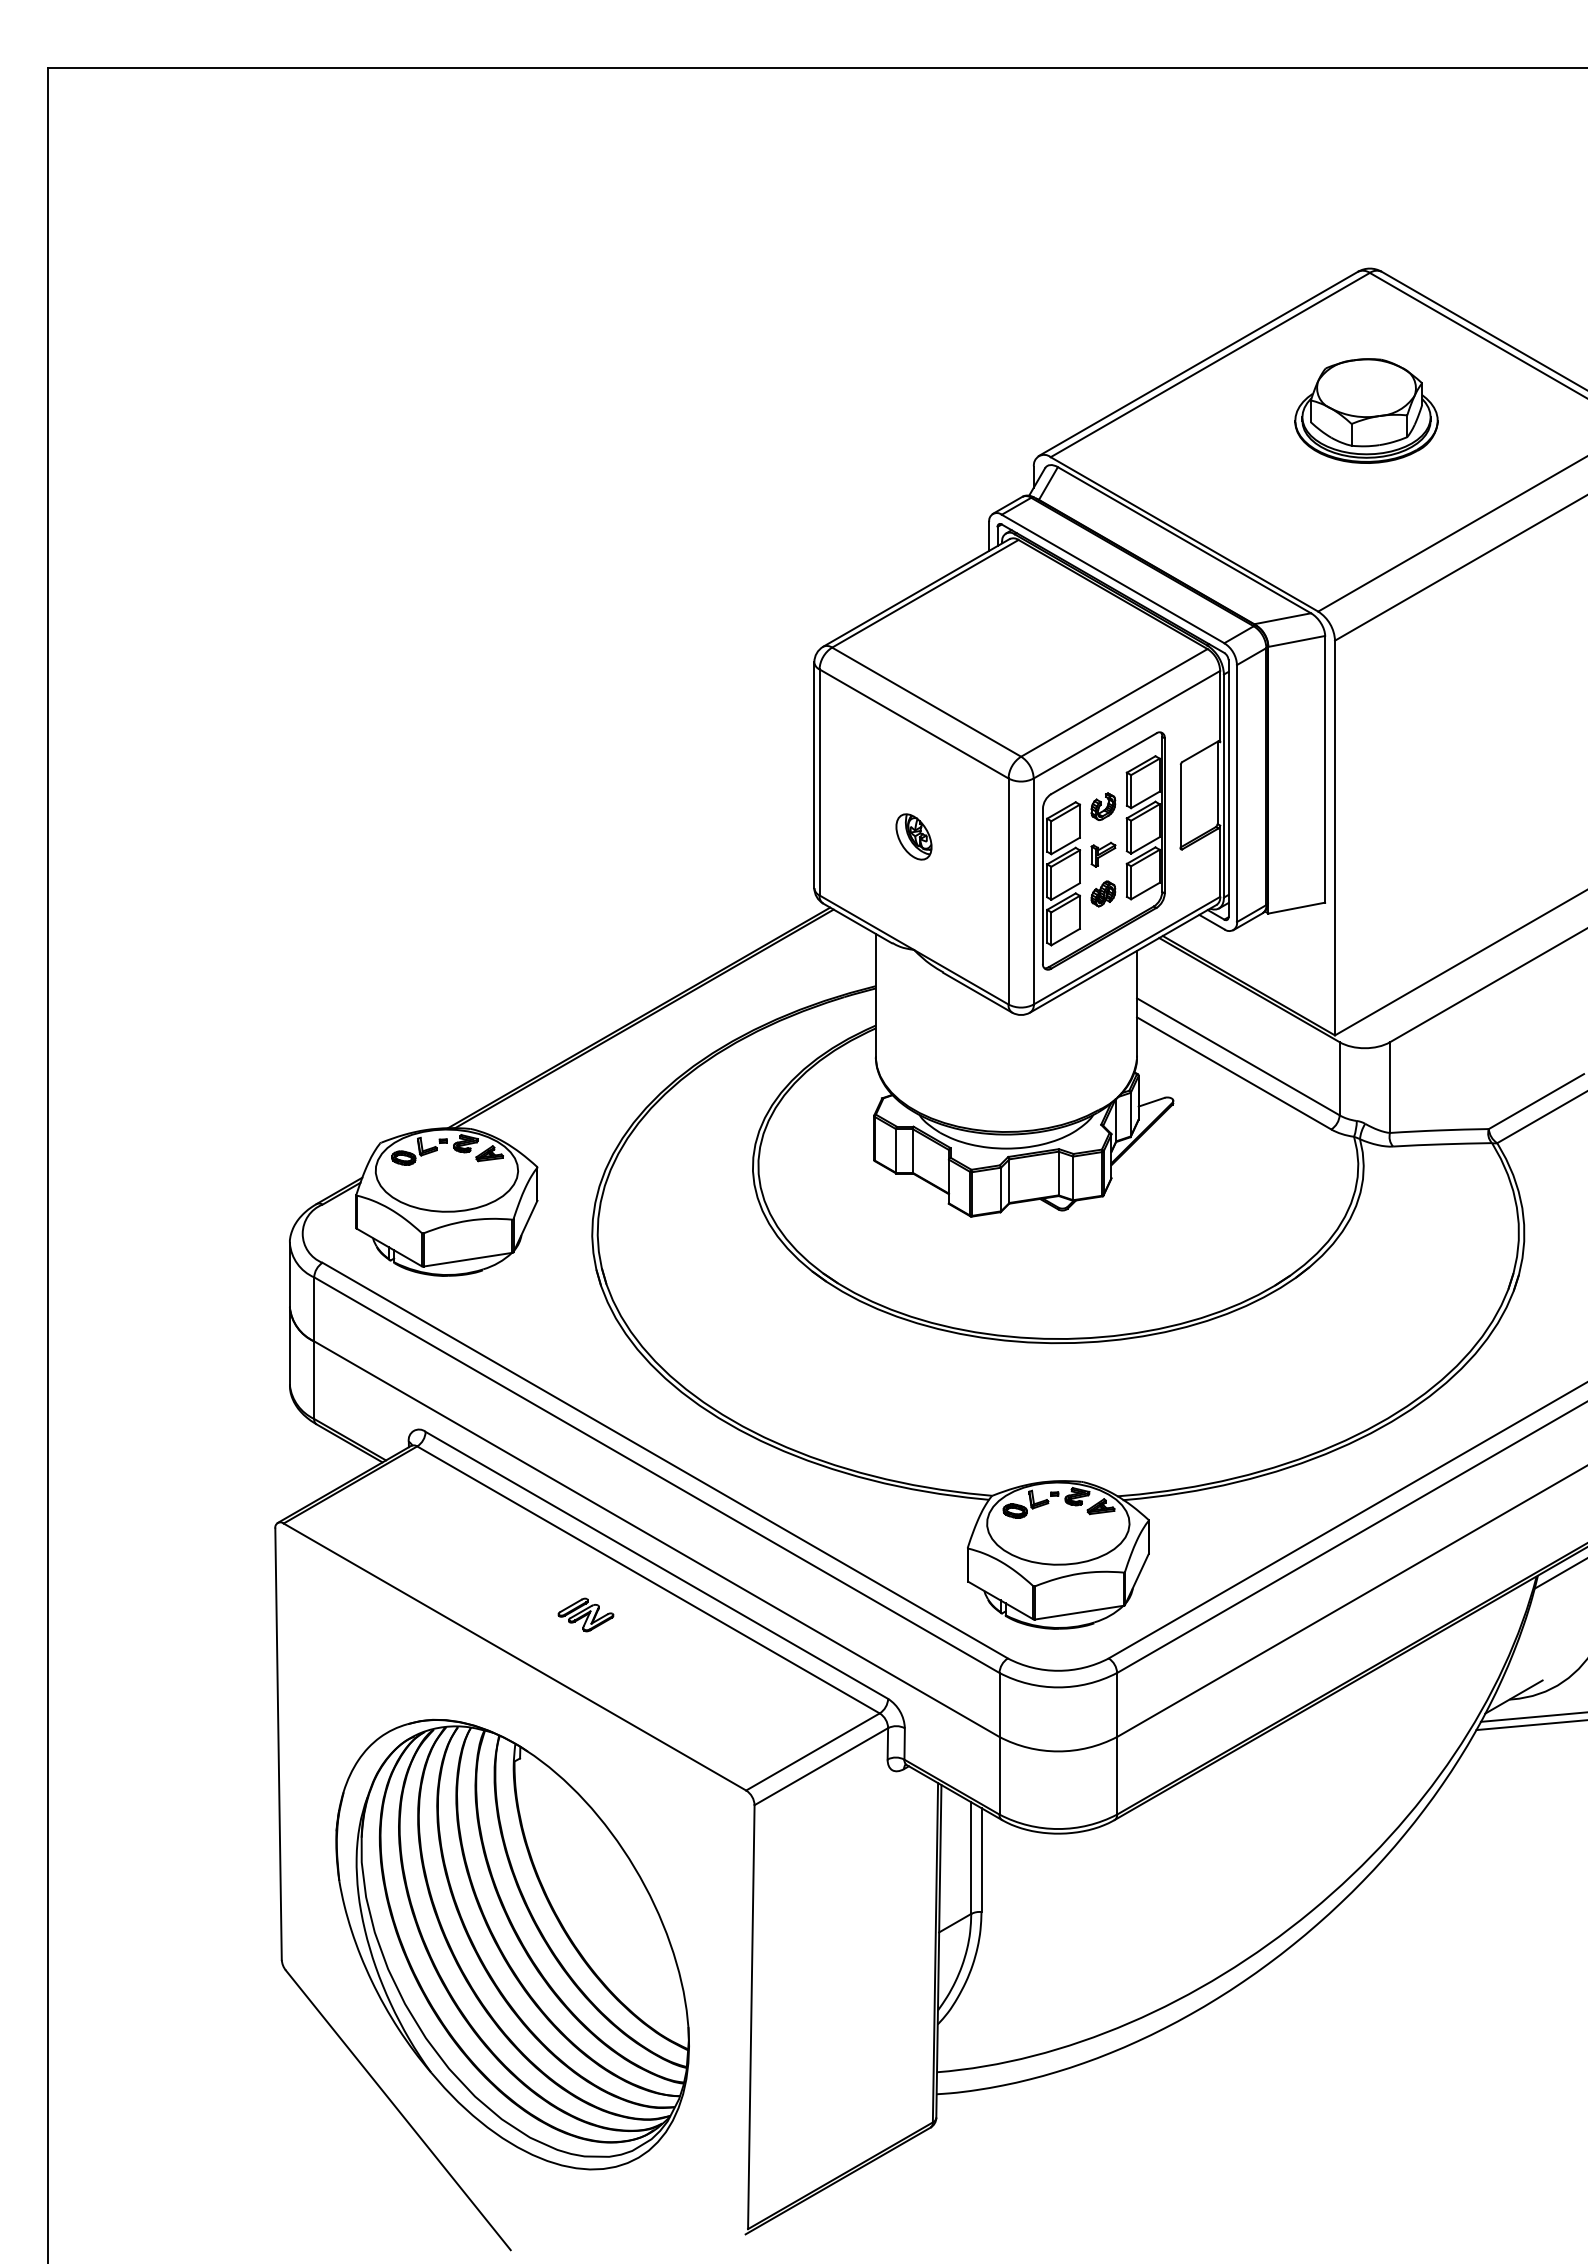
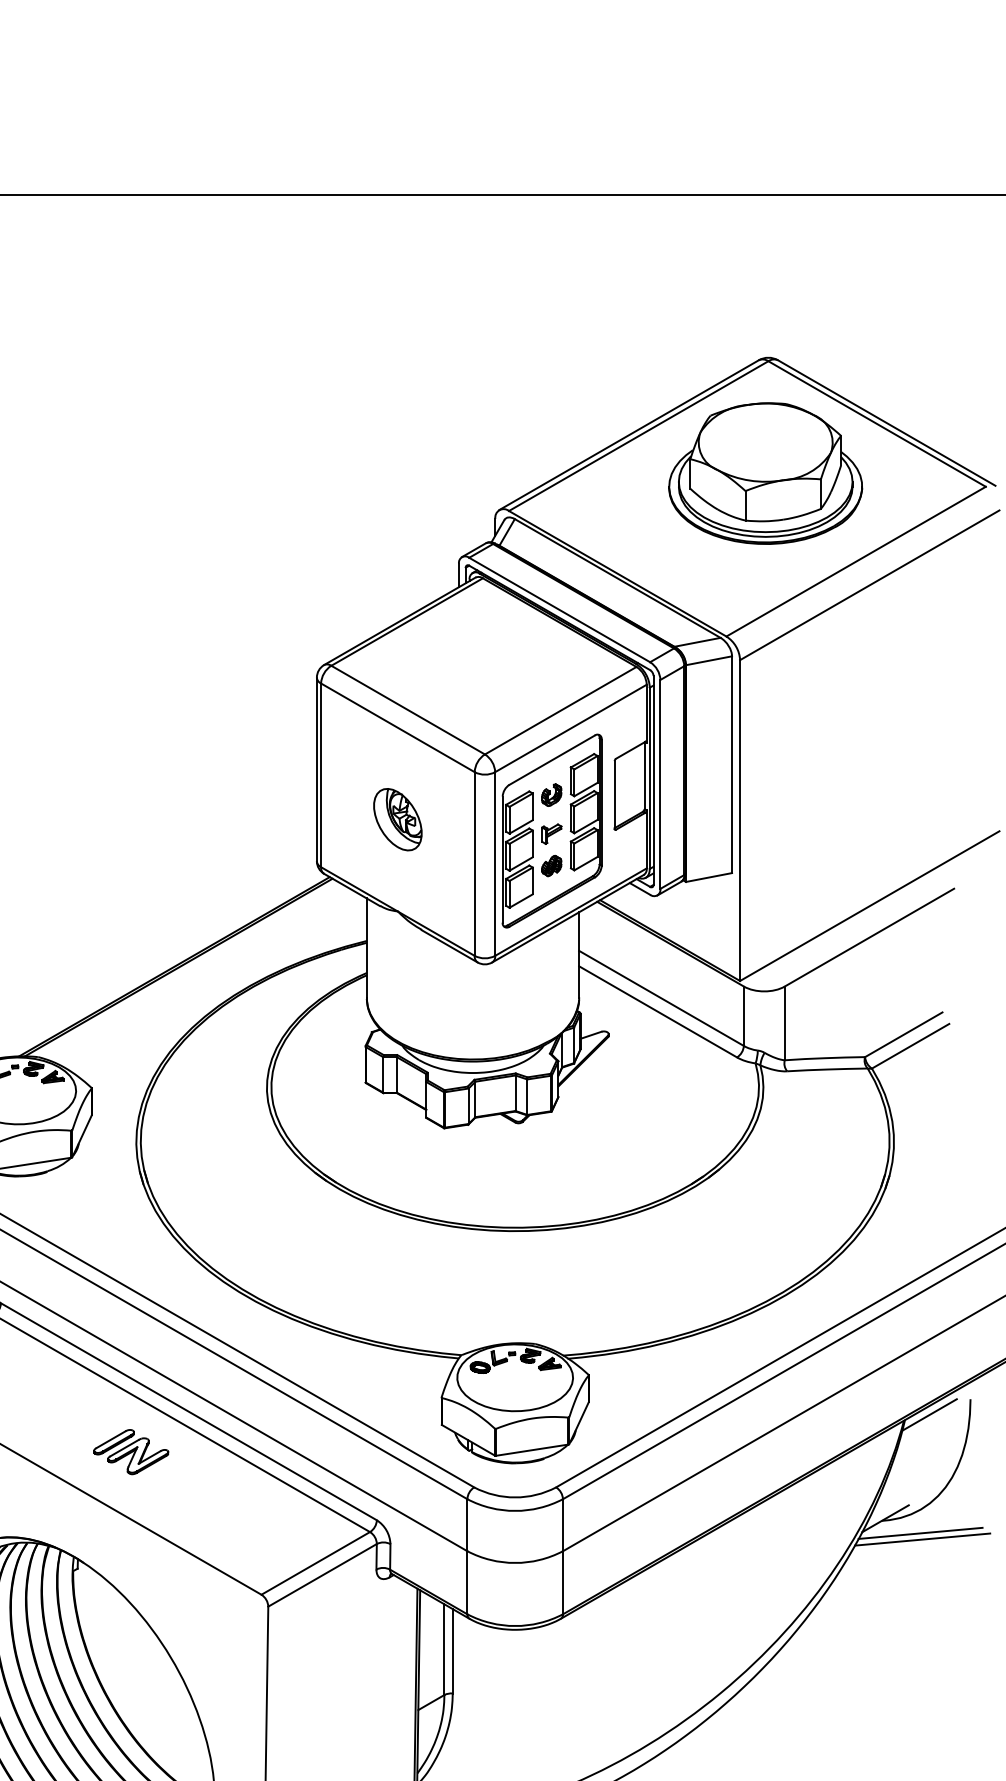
part: (1366, 410) -> (765, 473), size x1.67
part: (913, 836) -> (397, 819), size x1.67
part: (585, 1614) -> (130, 1451), size x1.67

